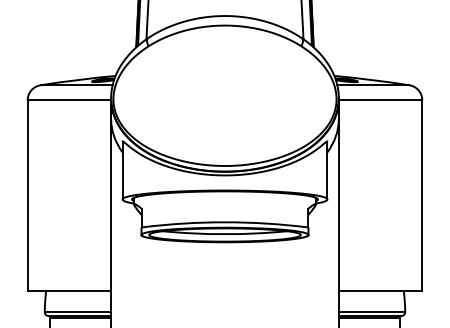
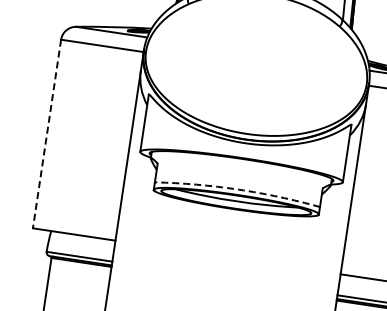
line: (27, 196) -> (46, 134), solid -> dashed
arc: (224, 222) -> (237, 189), solid -> dashed

